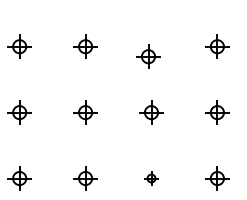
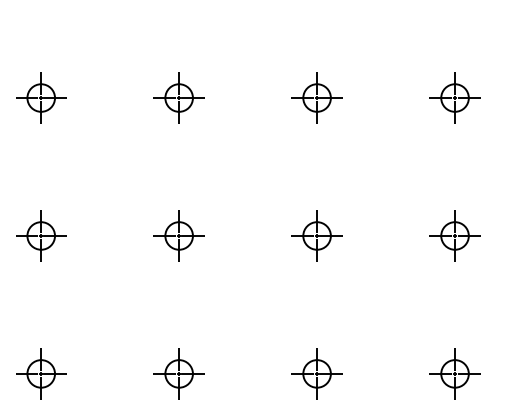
part: (148, 56) -> (317, 97), moved
part: (151, 178) -> (317, 373), size x1.67

